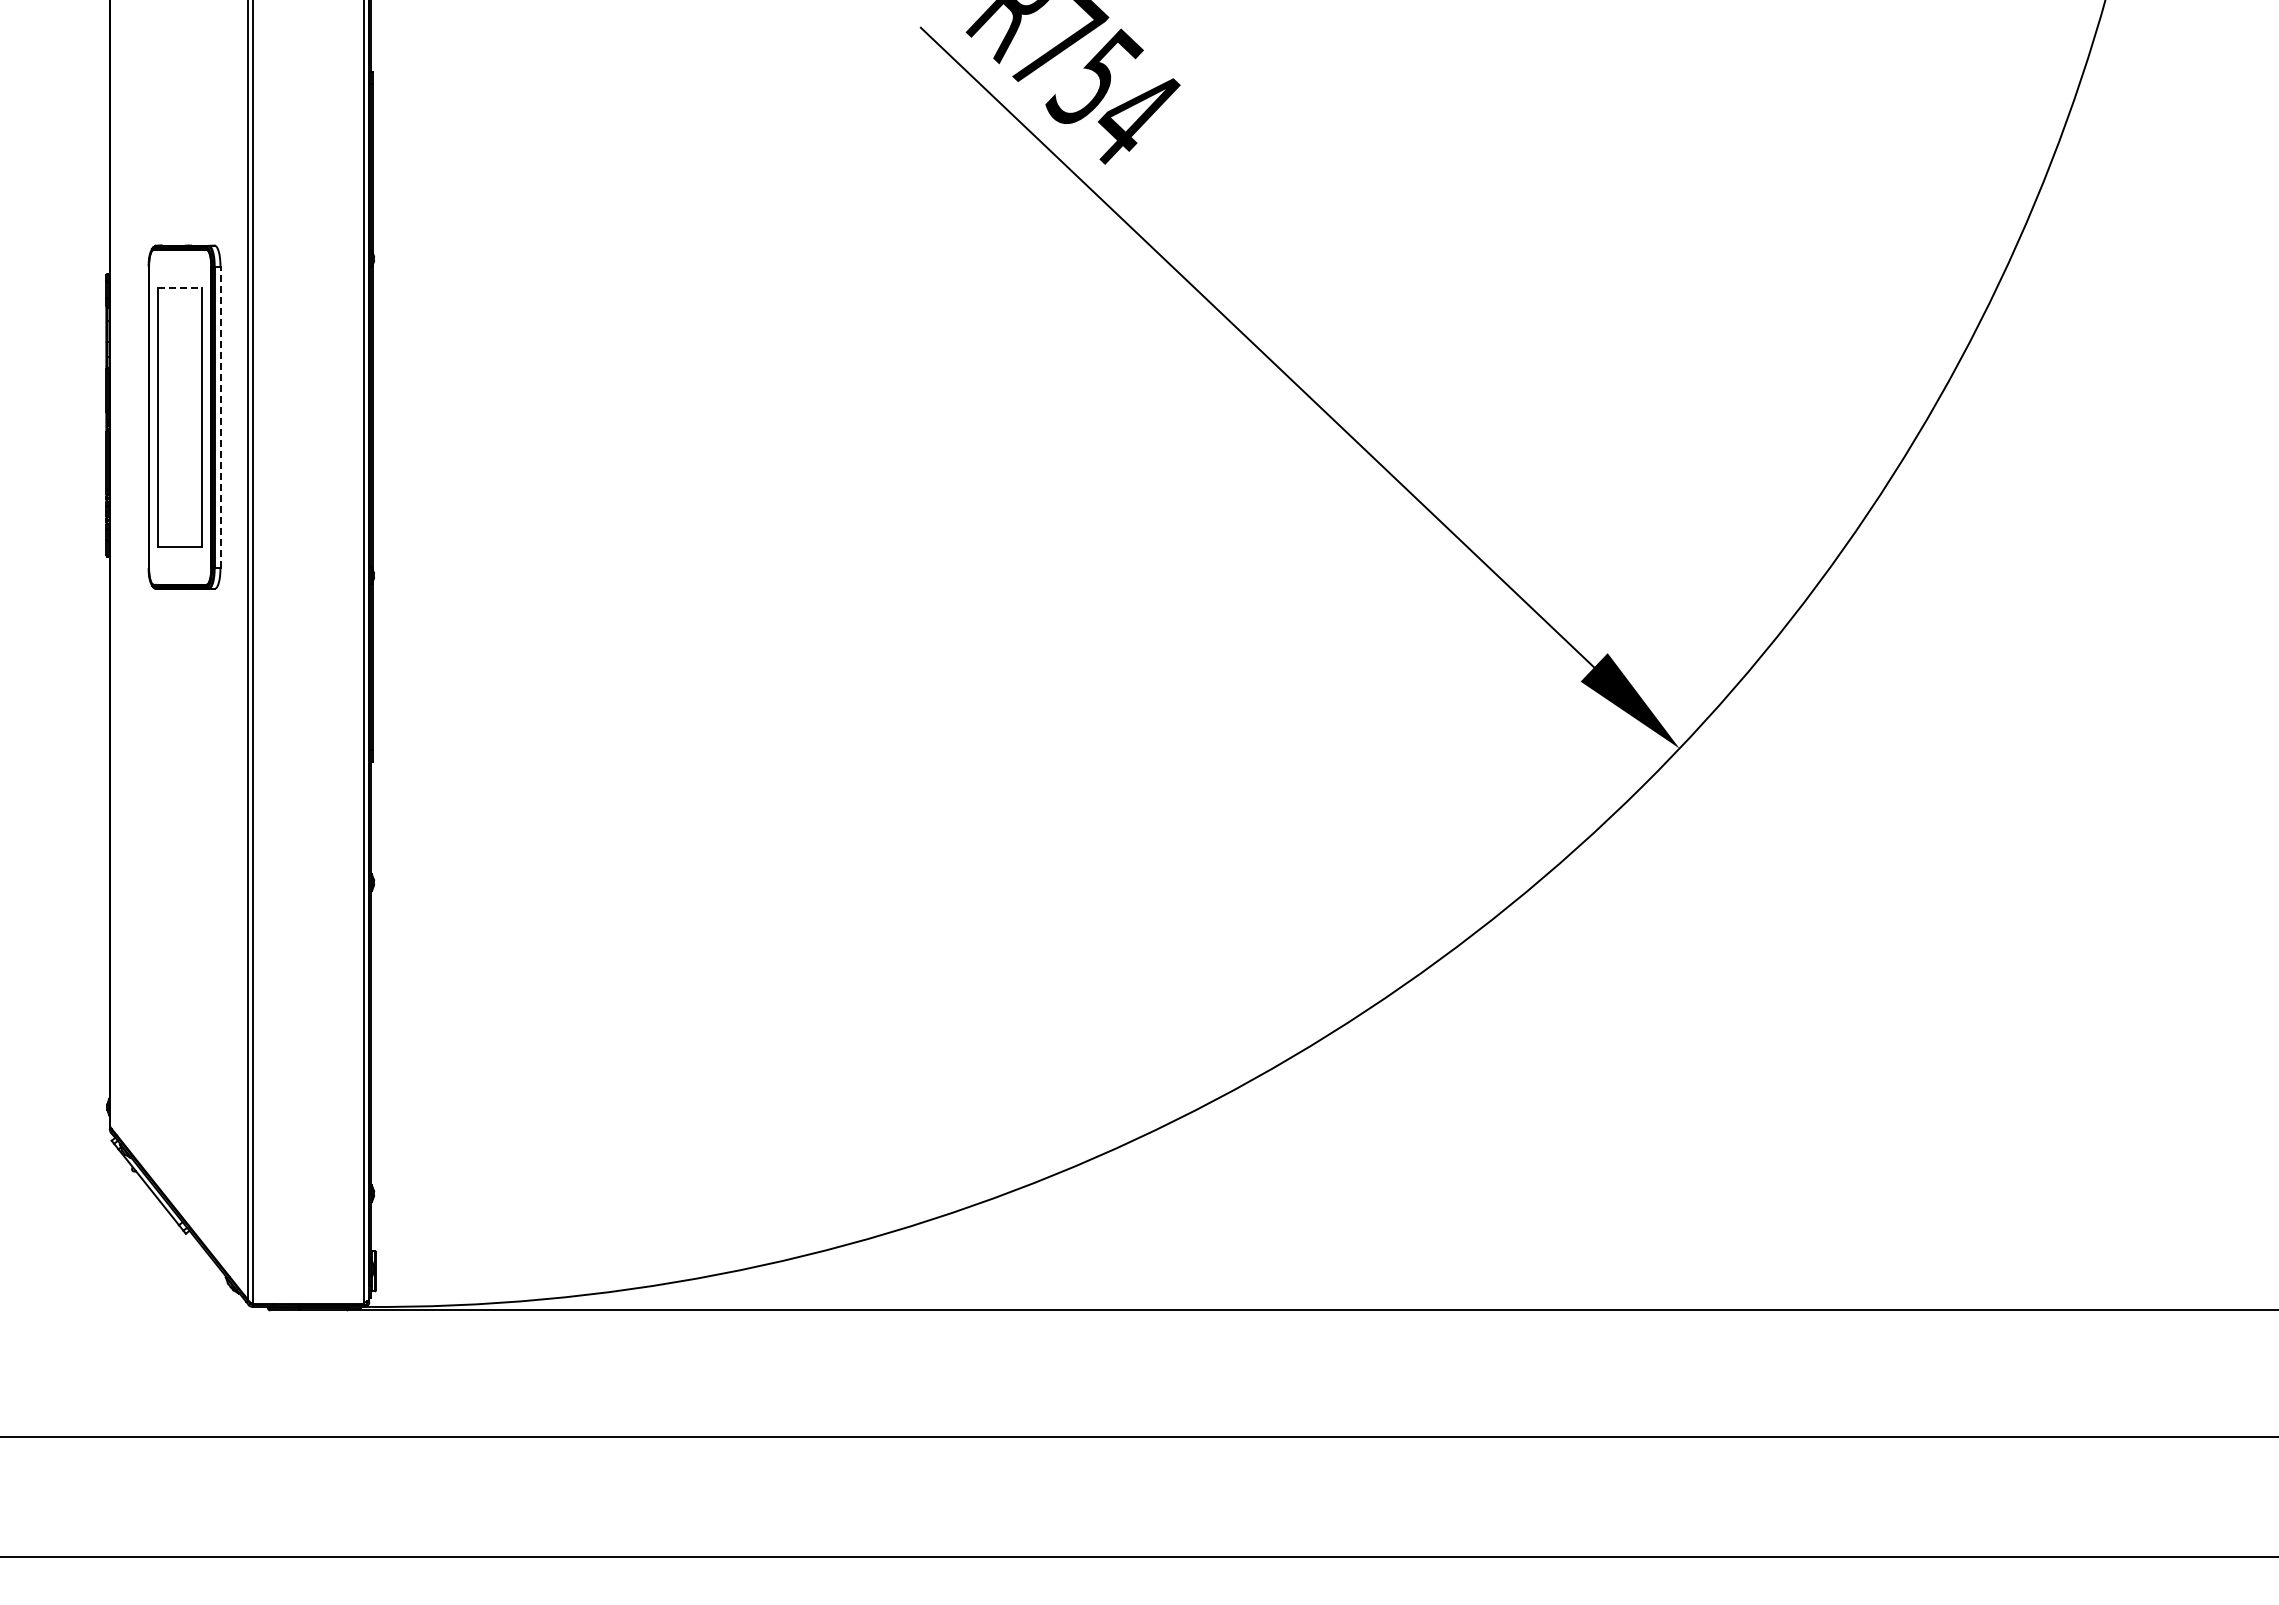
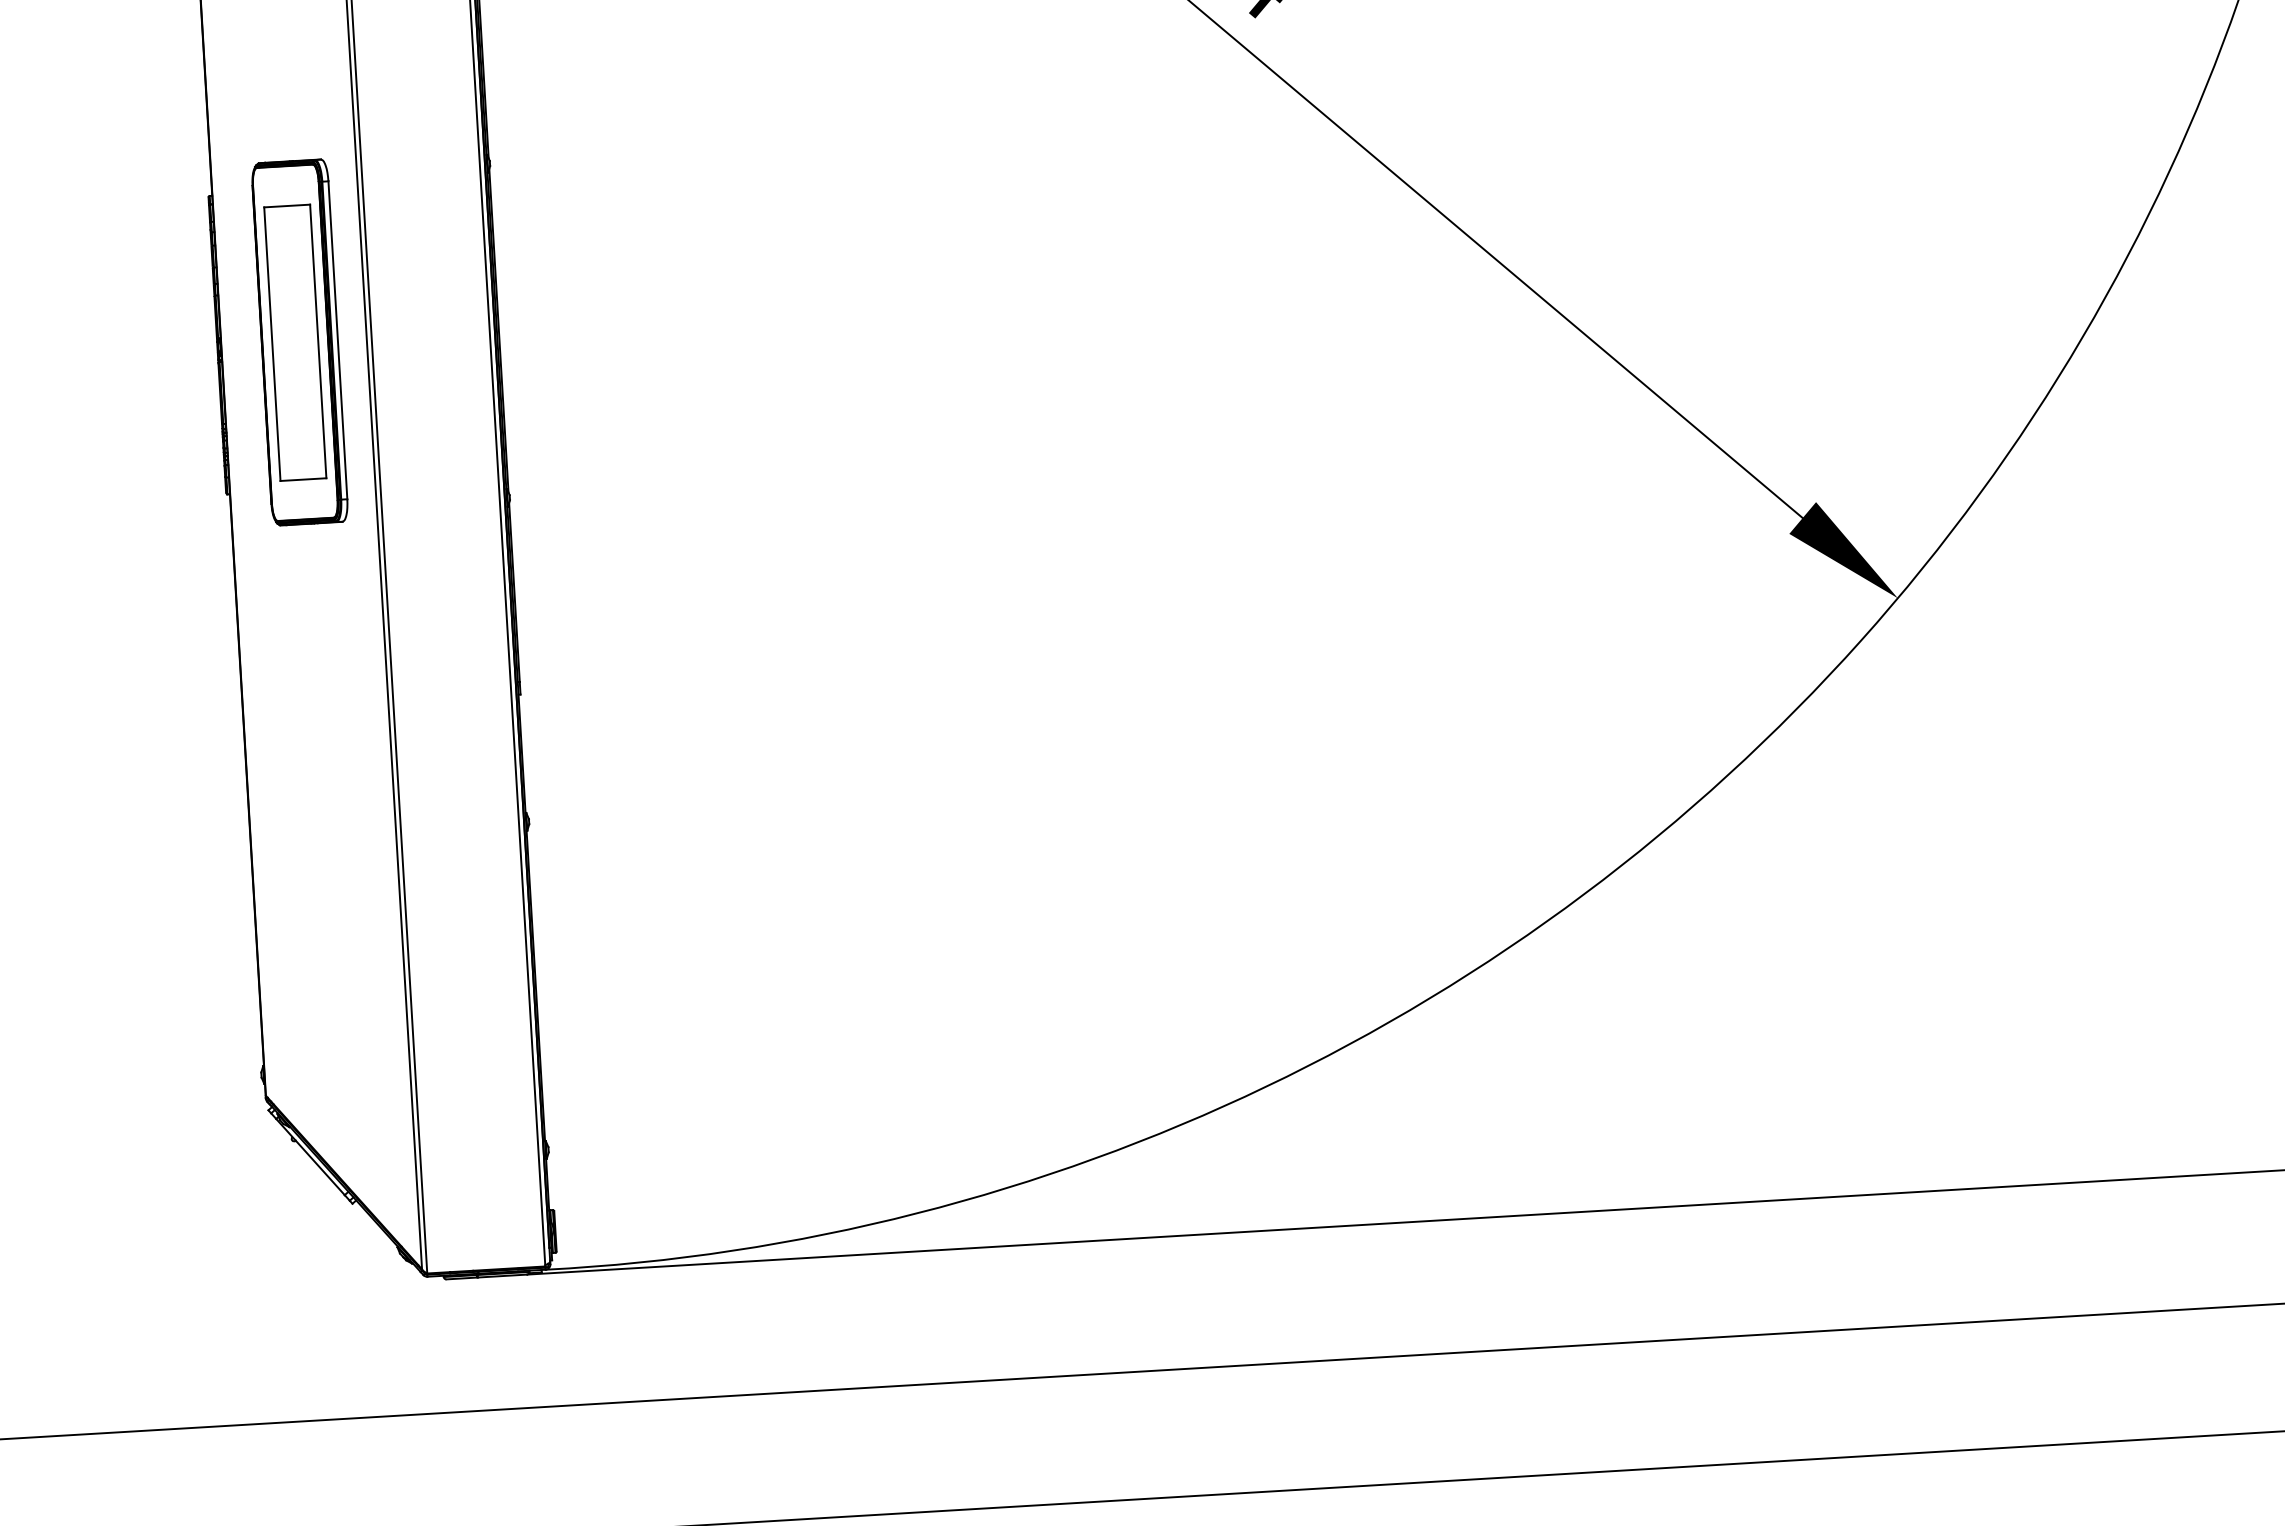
line: (180, 287) -> (287, 205), dashed -> solid
line: (220, 417) -> (337, 340), dashed -> solid

